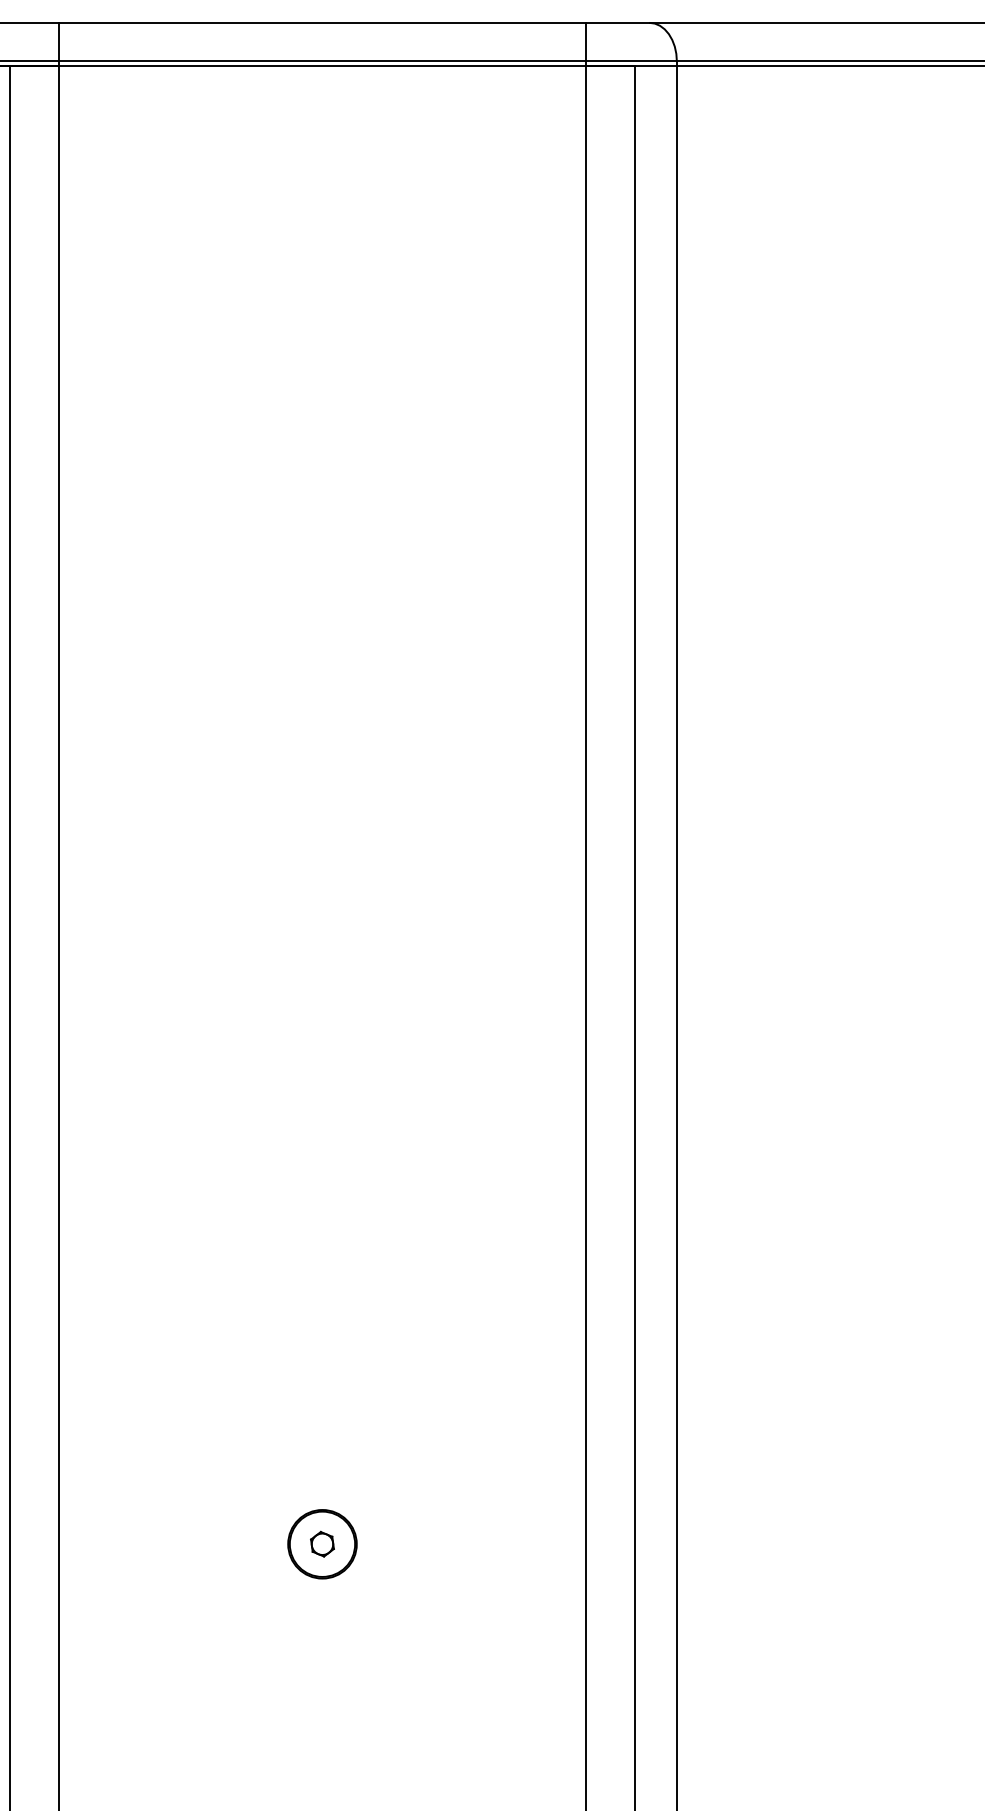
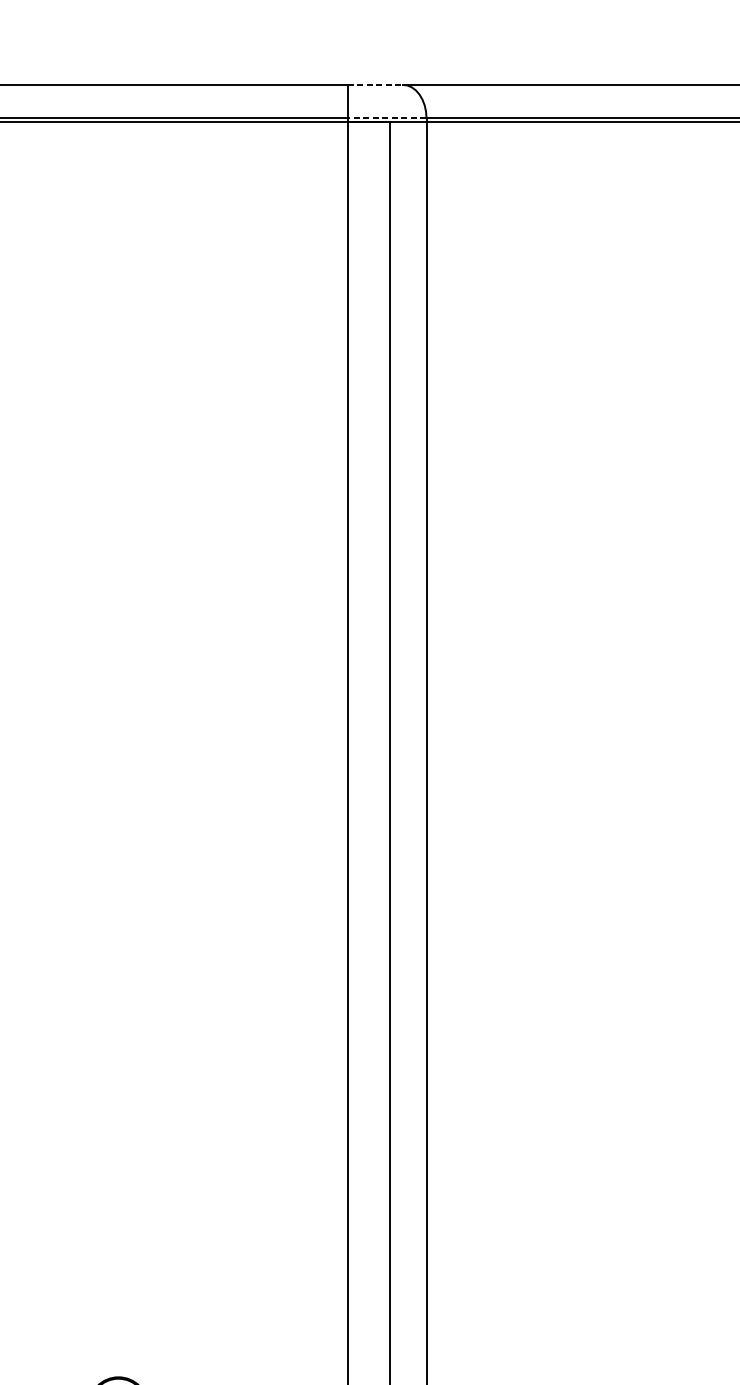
line: (617, 22) -> (374, 84), solid -> dashed
line: (630, 61) -> (386, 118), solid -> dashed

